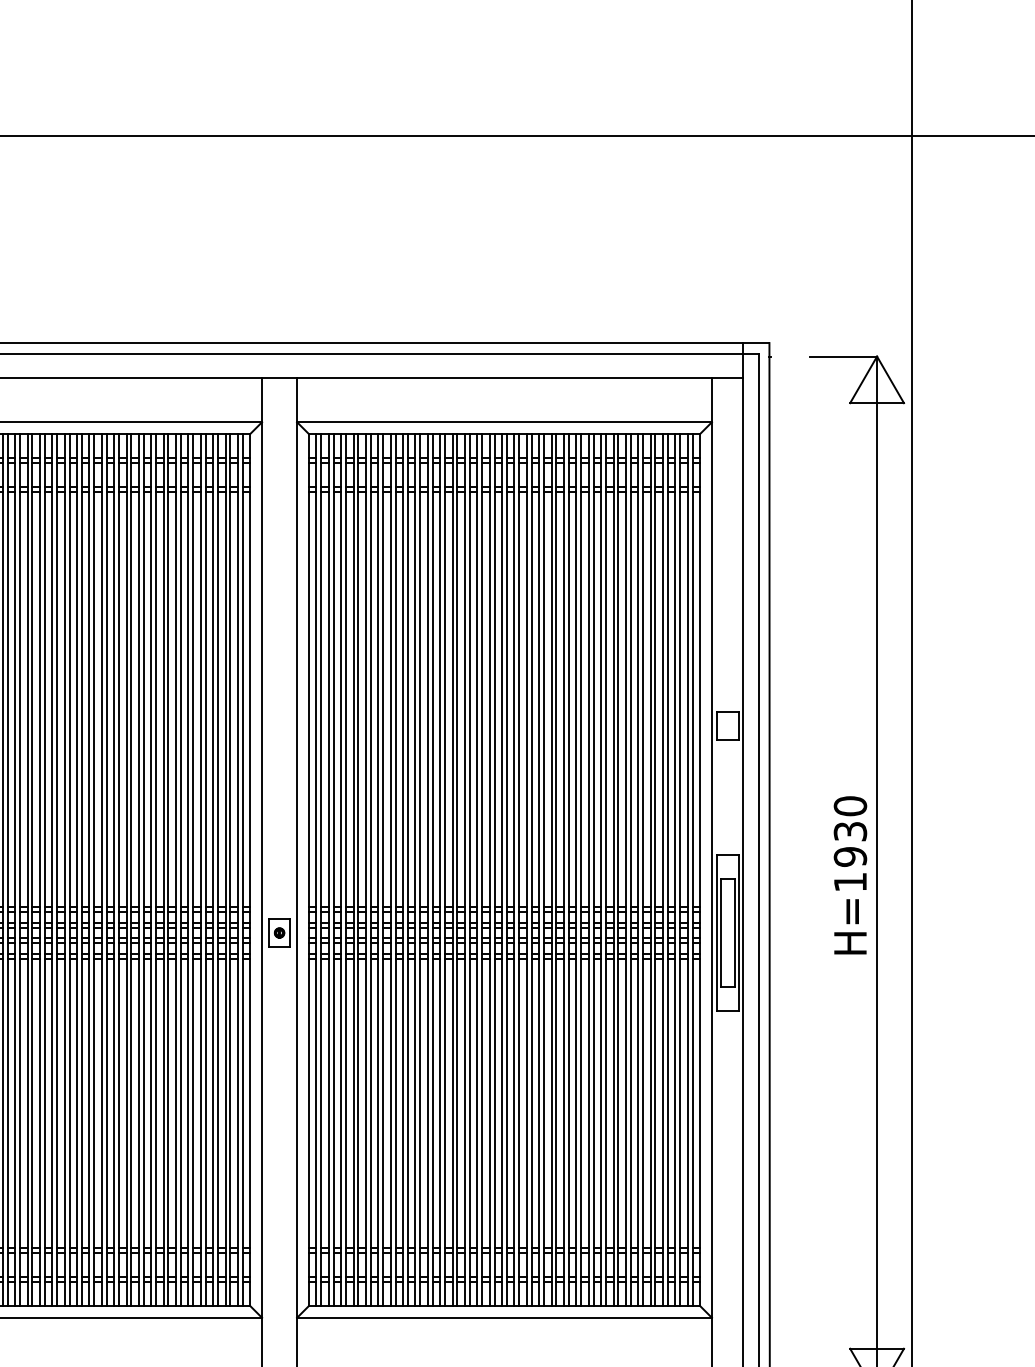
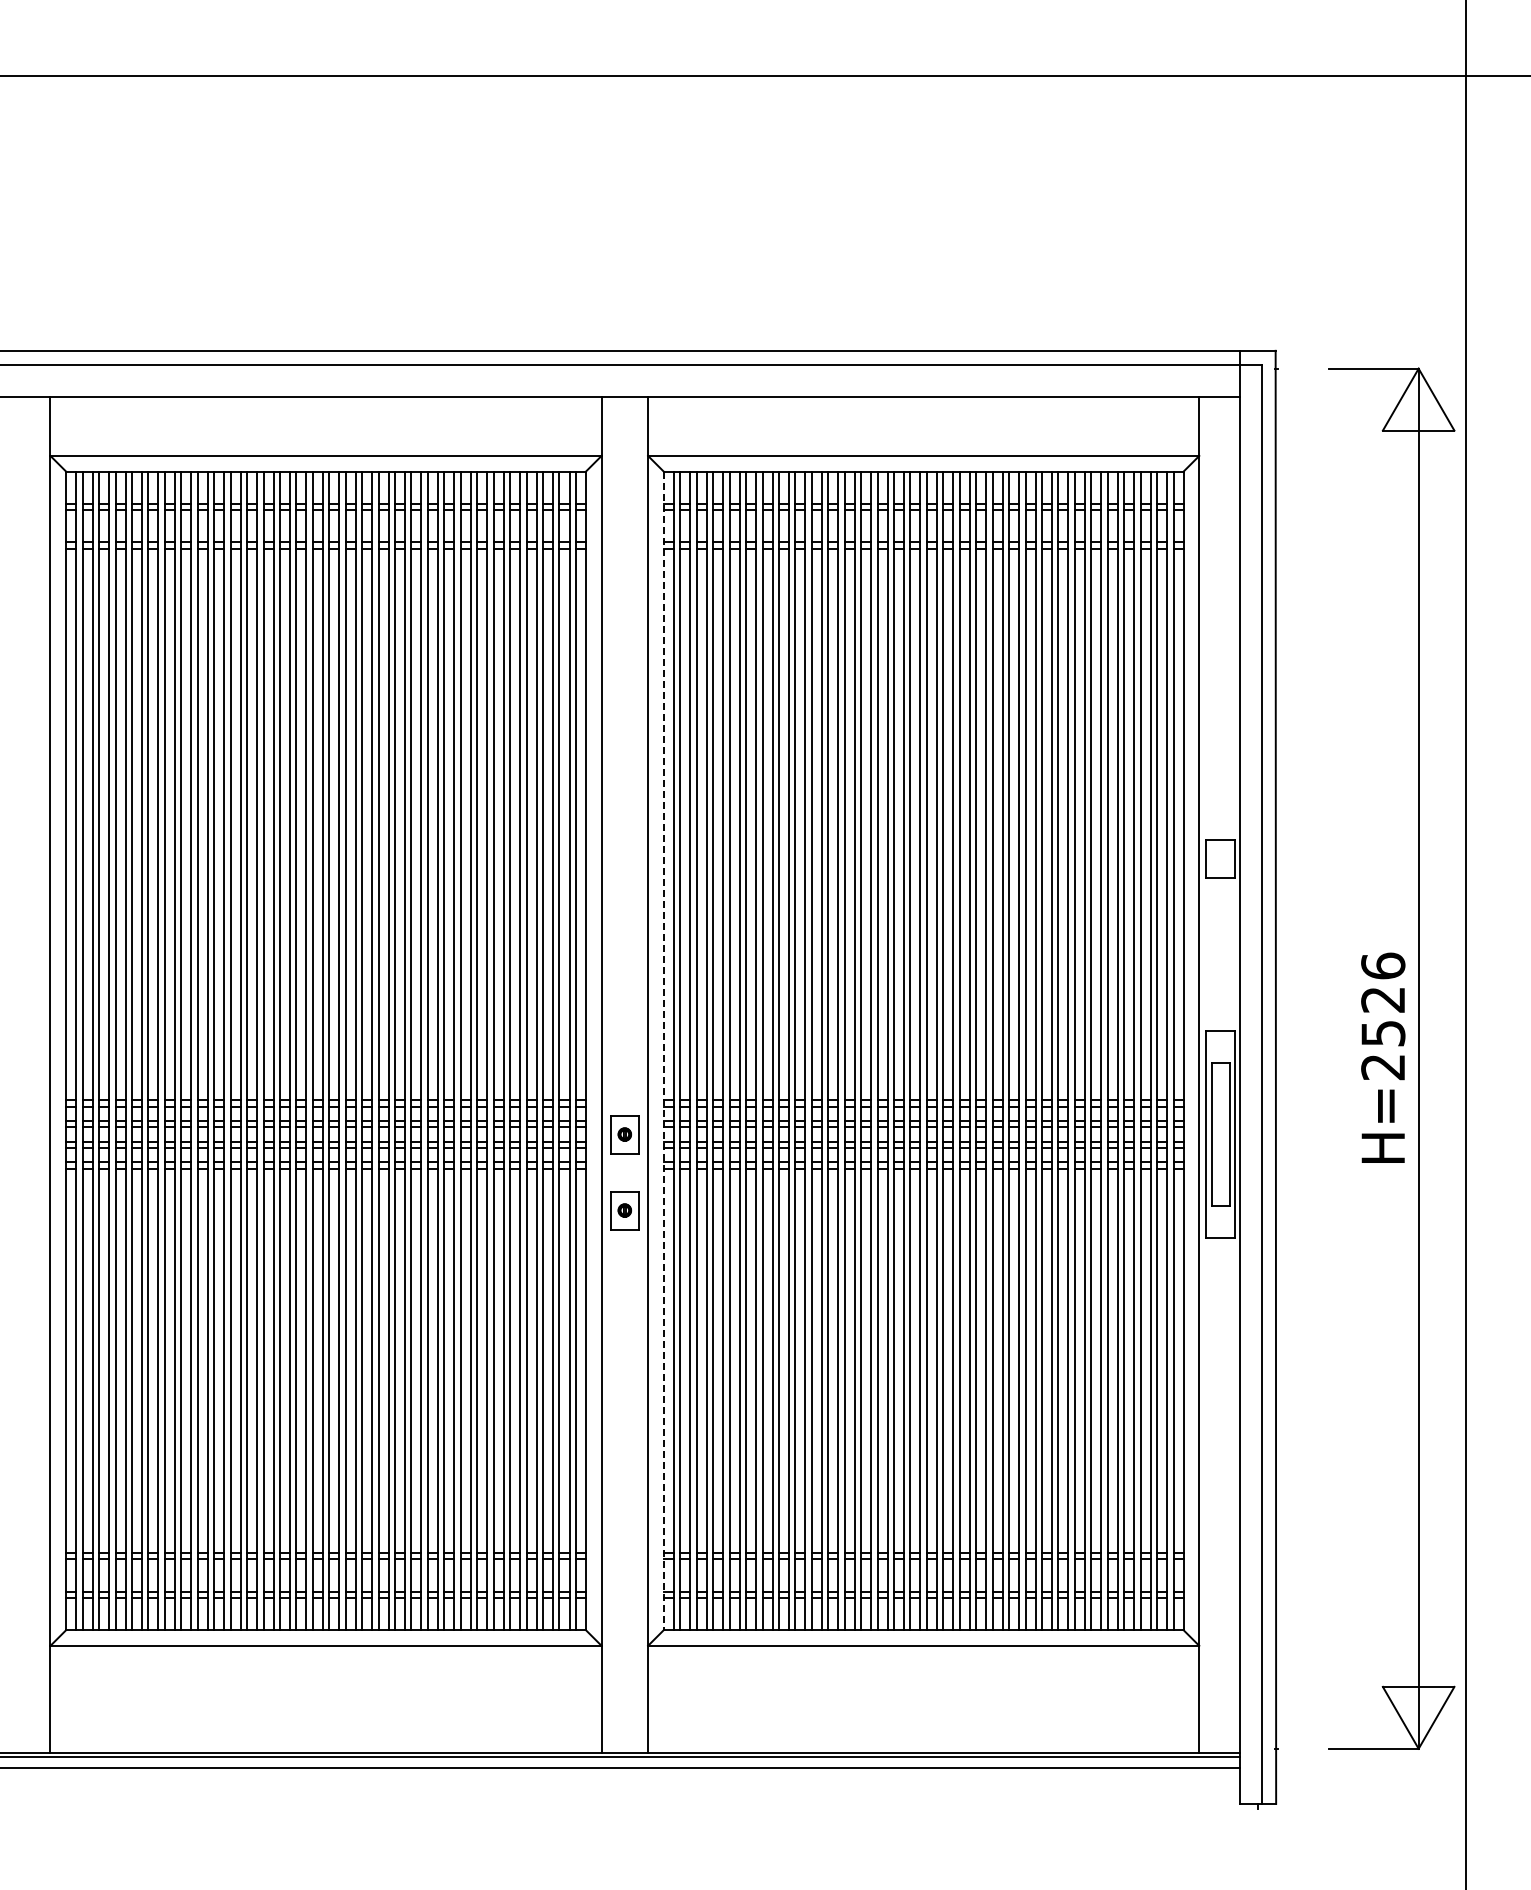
text: (850, 844) -> (1383, 1016), H=1930 -> H=2526
line: (308, 870) -> (663, 1051), solid -> dashed
part: (279, 990) -> (624, 1210), added

